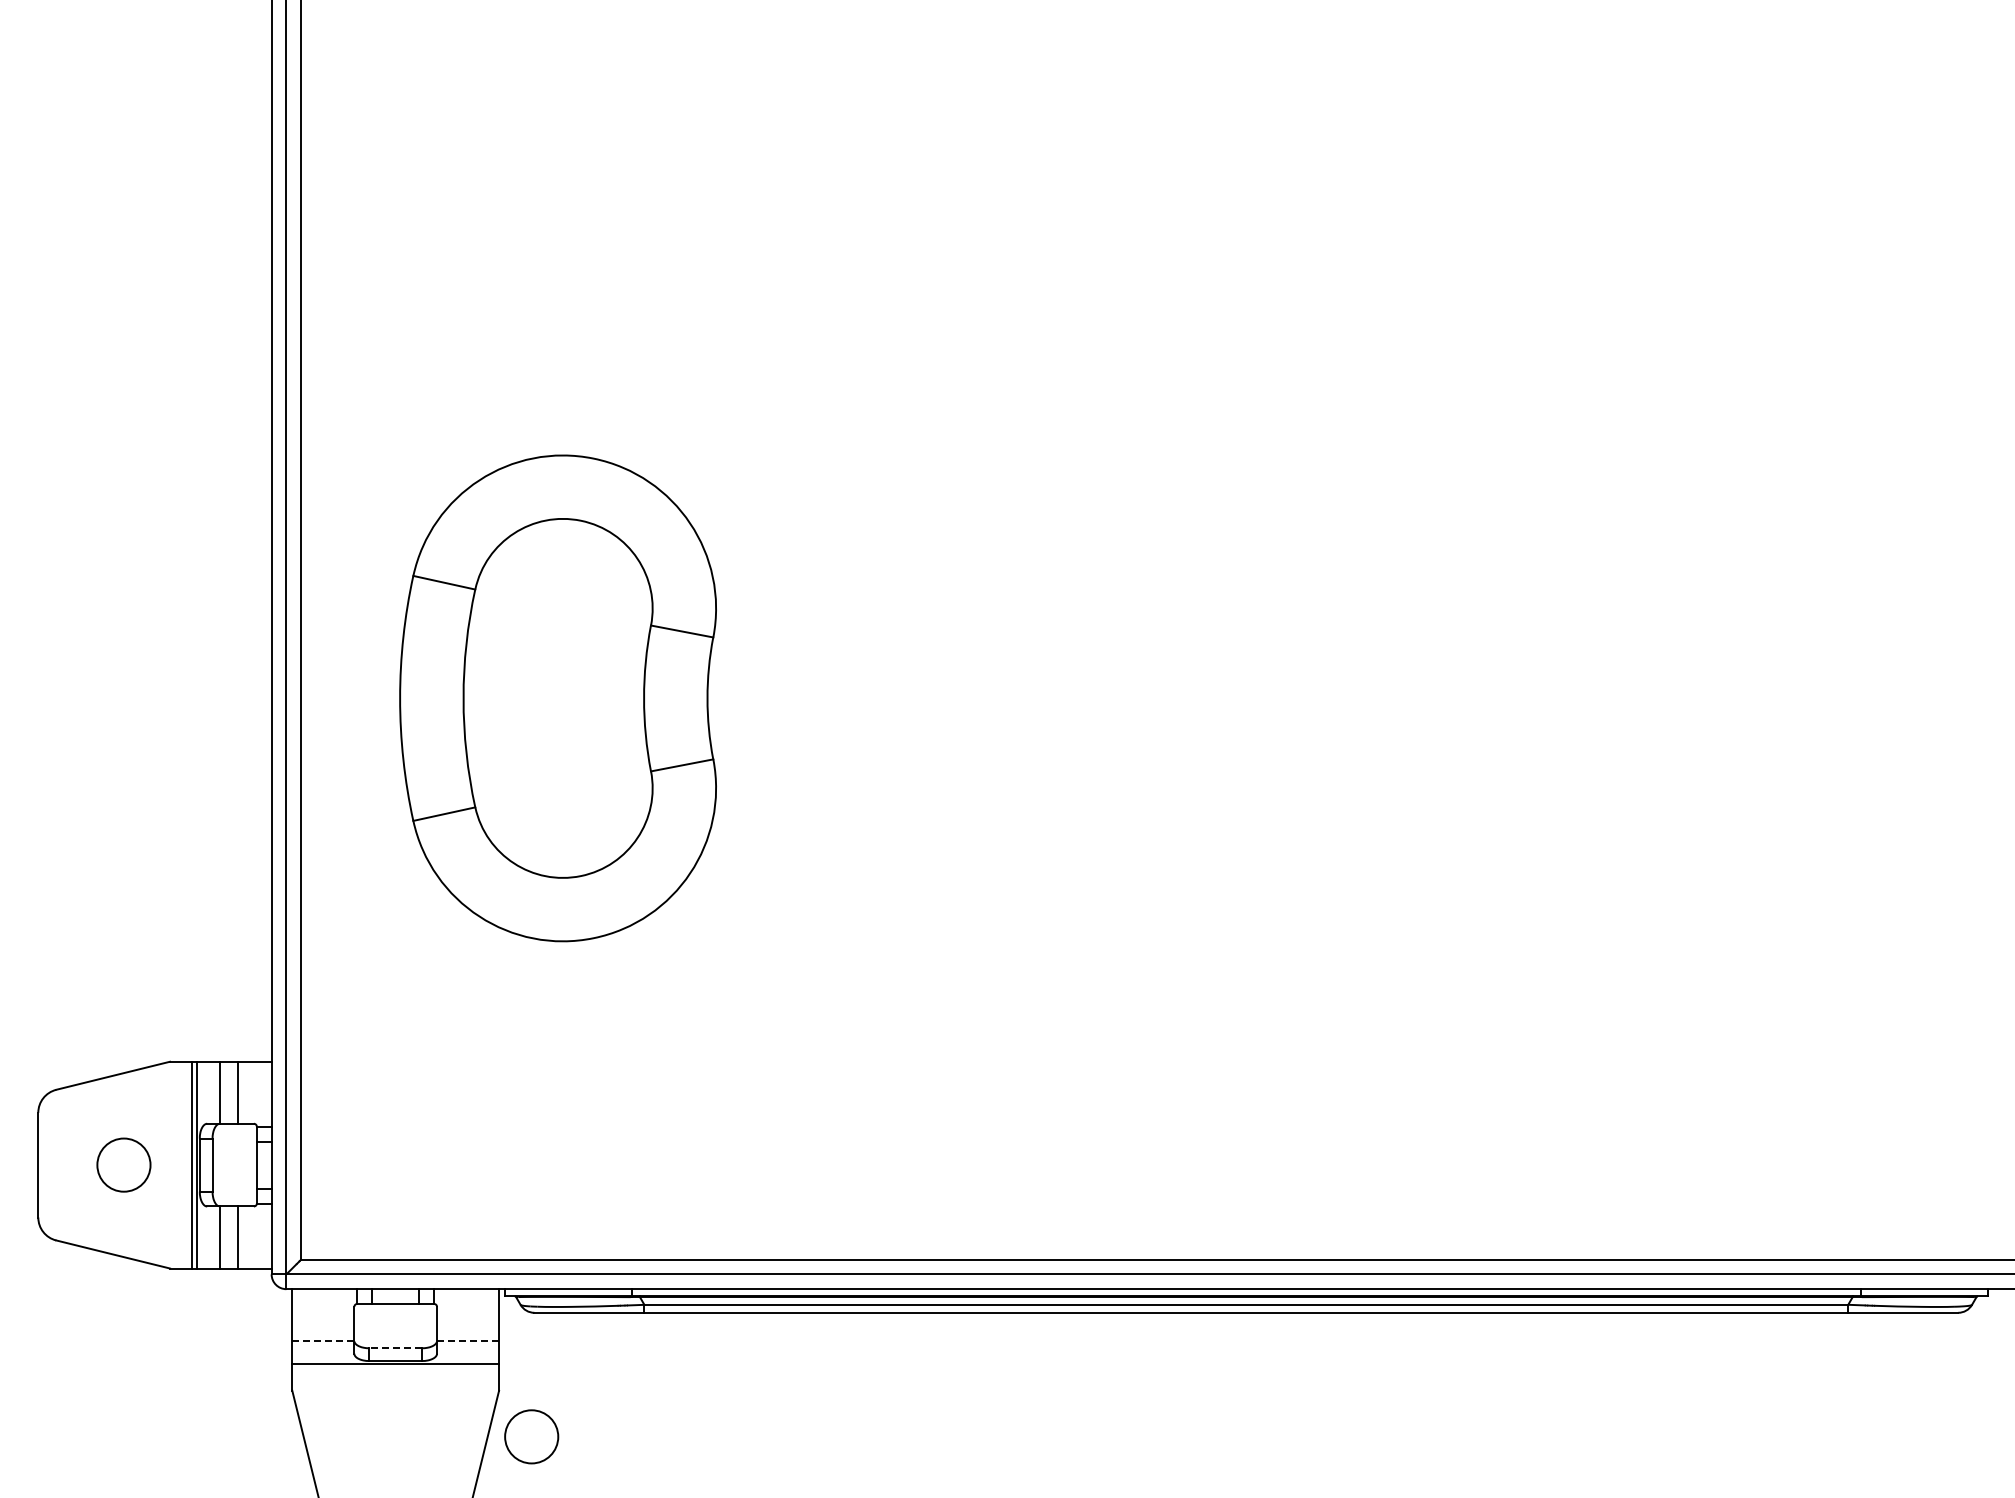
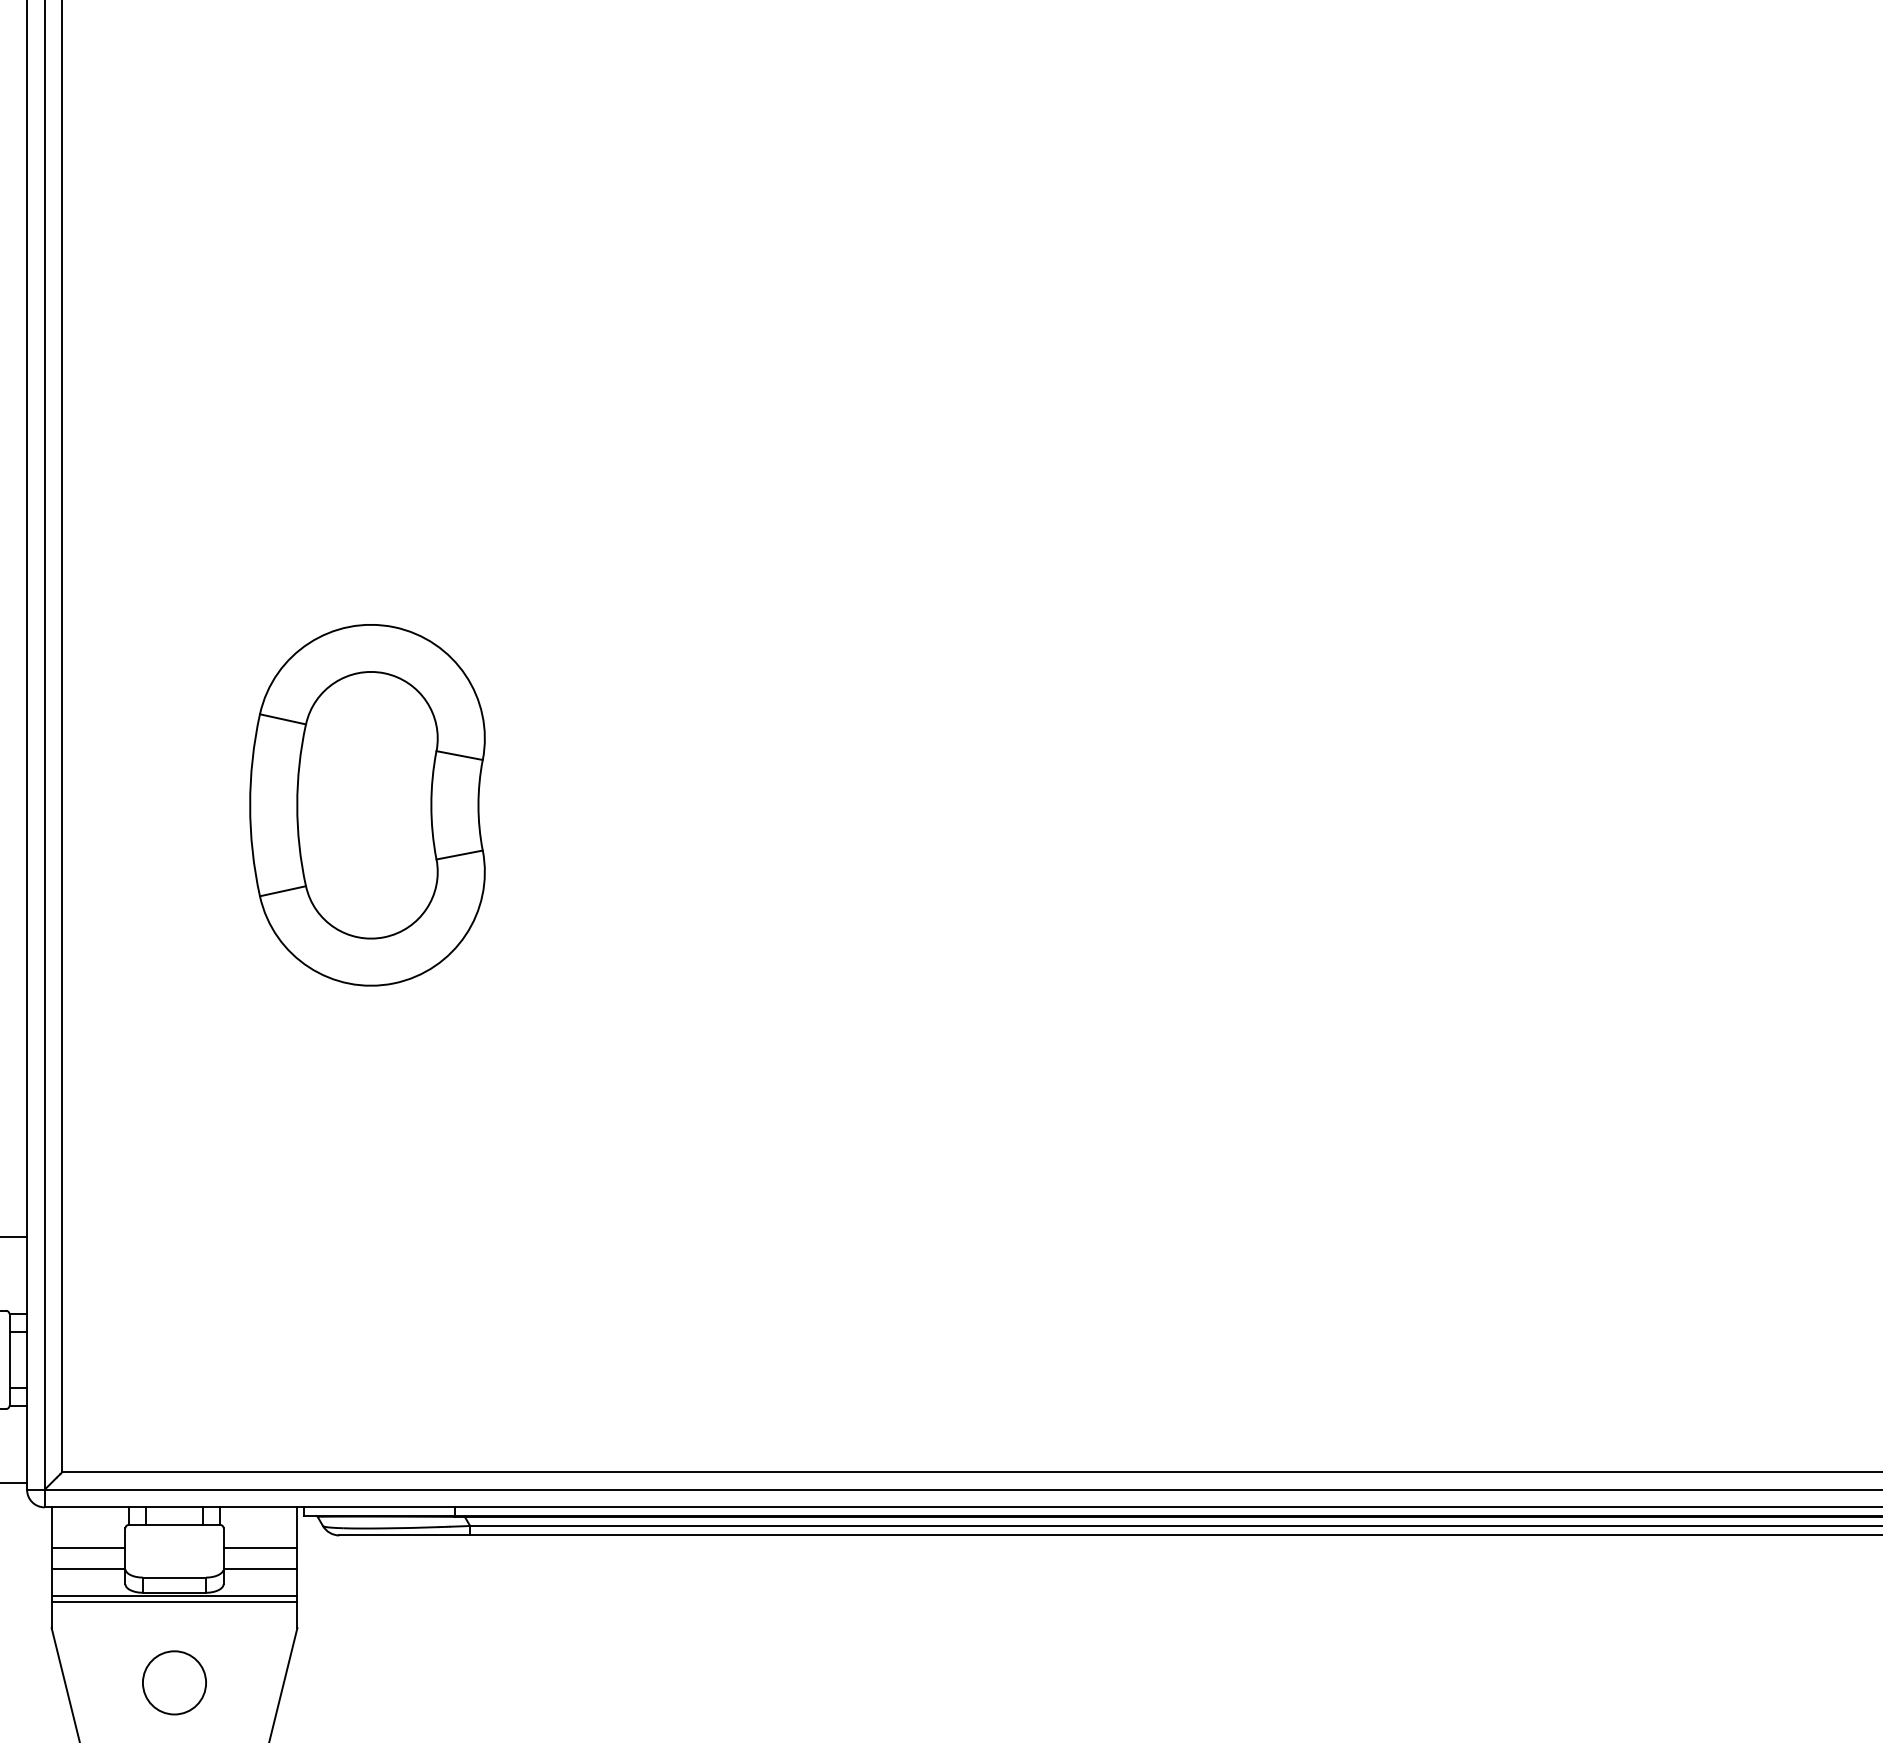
part: (557, 698) -> (366, 805), size x0.62
line: (323, 1323) -> (88, 1548), added
line: (468, 1323) -> (261, 1548), added
line: (323, 1341) -> (88, 1569), dashed -> solid
line: (468, 1341) -> (261, 1569), dashed -> solid
line: (395, 1348) -> (174, 1577), dashed -> solid
line: (395, 1369) -> (174, 1602), added
circle: (531, 1436) -> (174, 1682), moved

